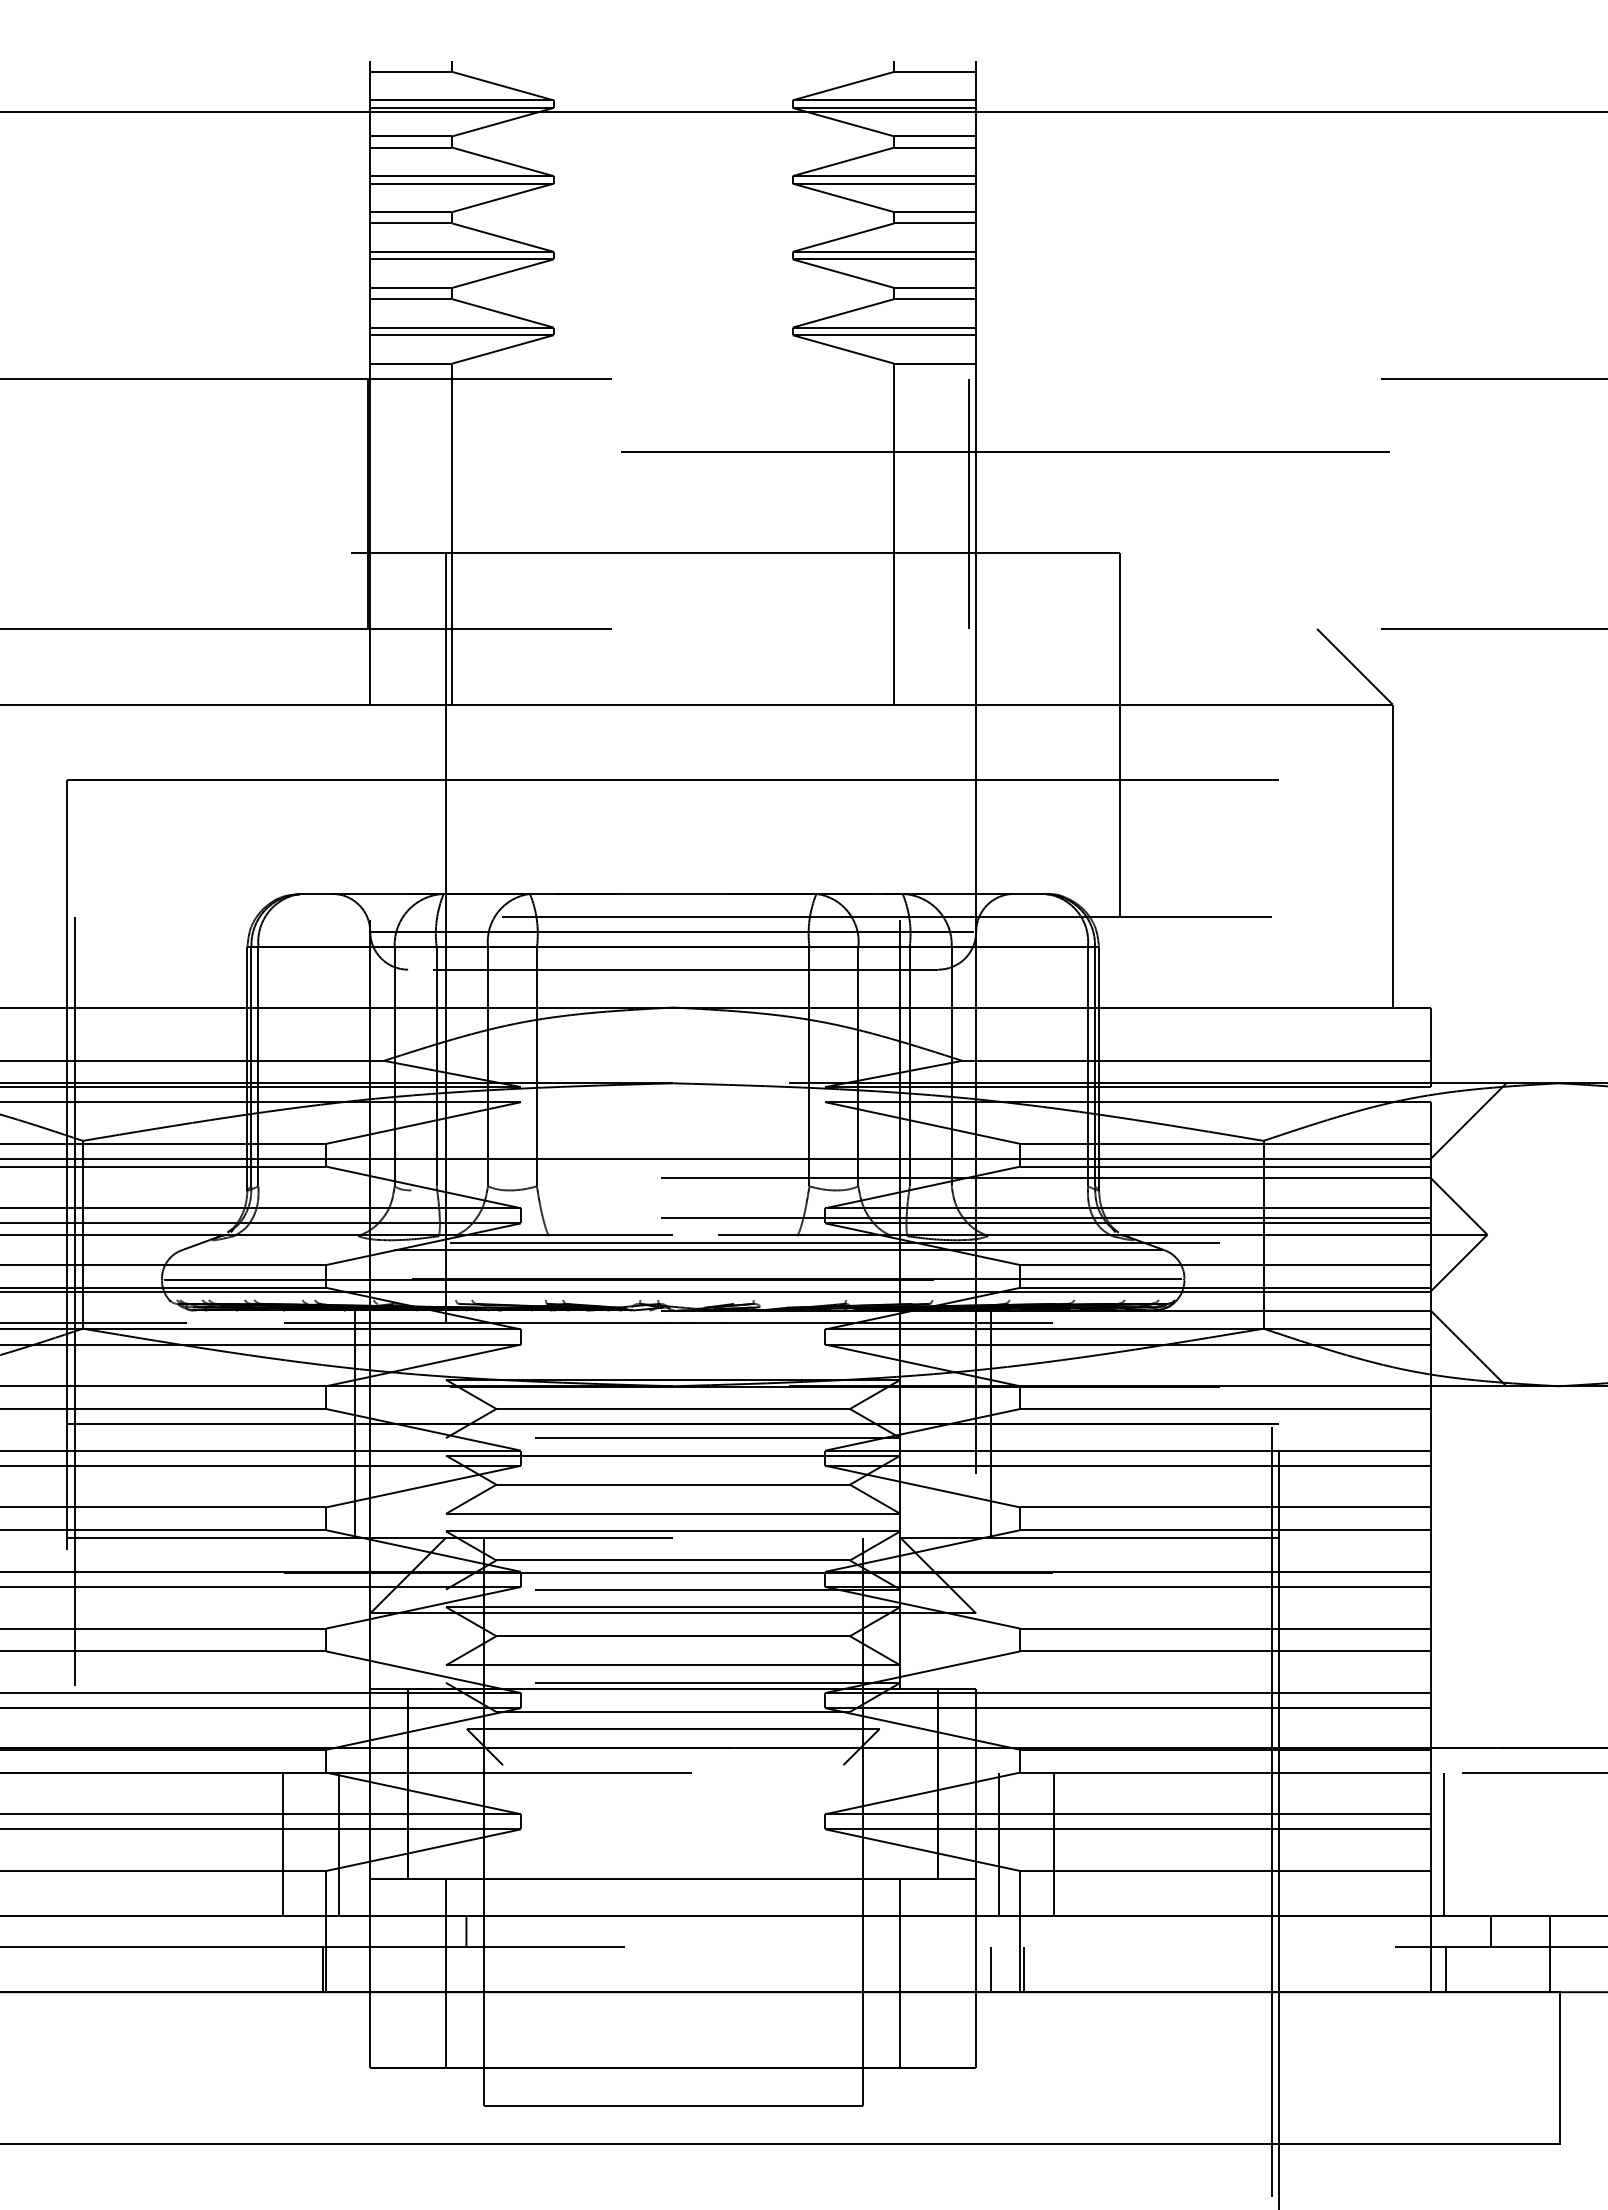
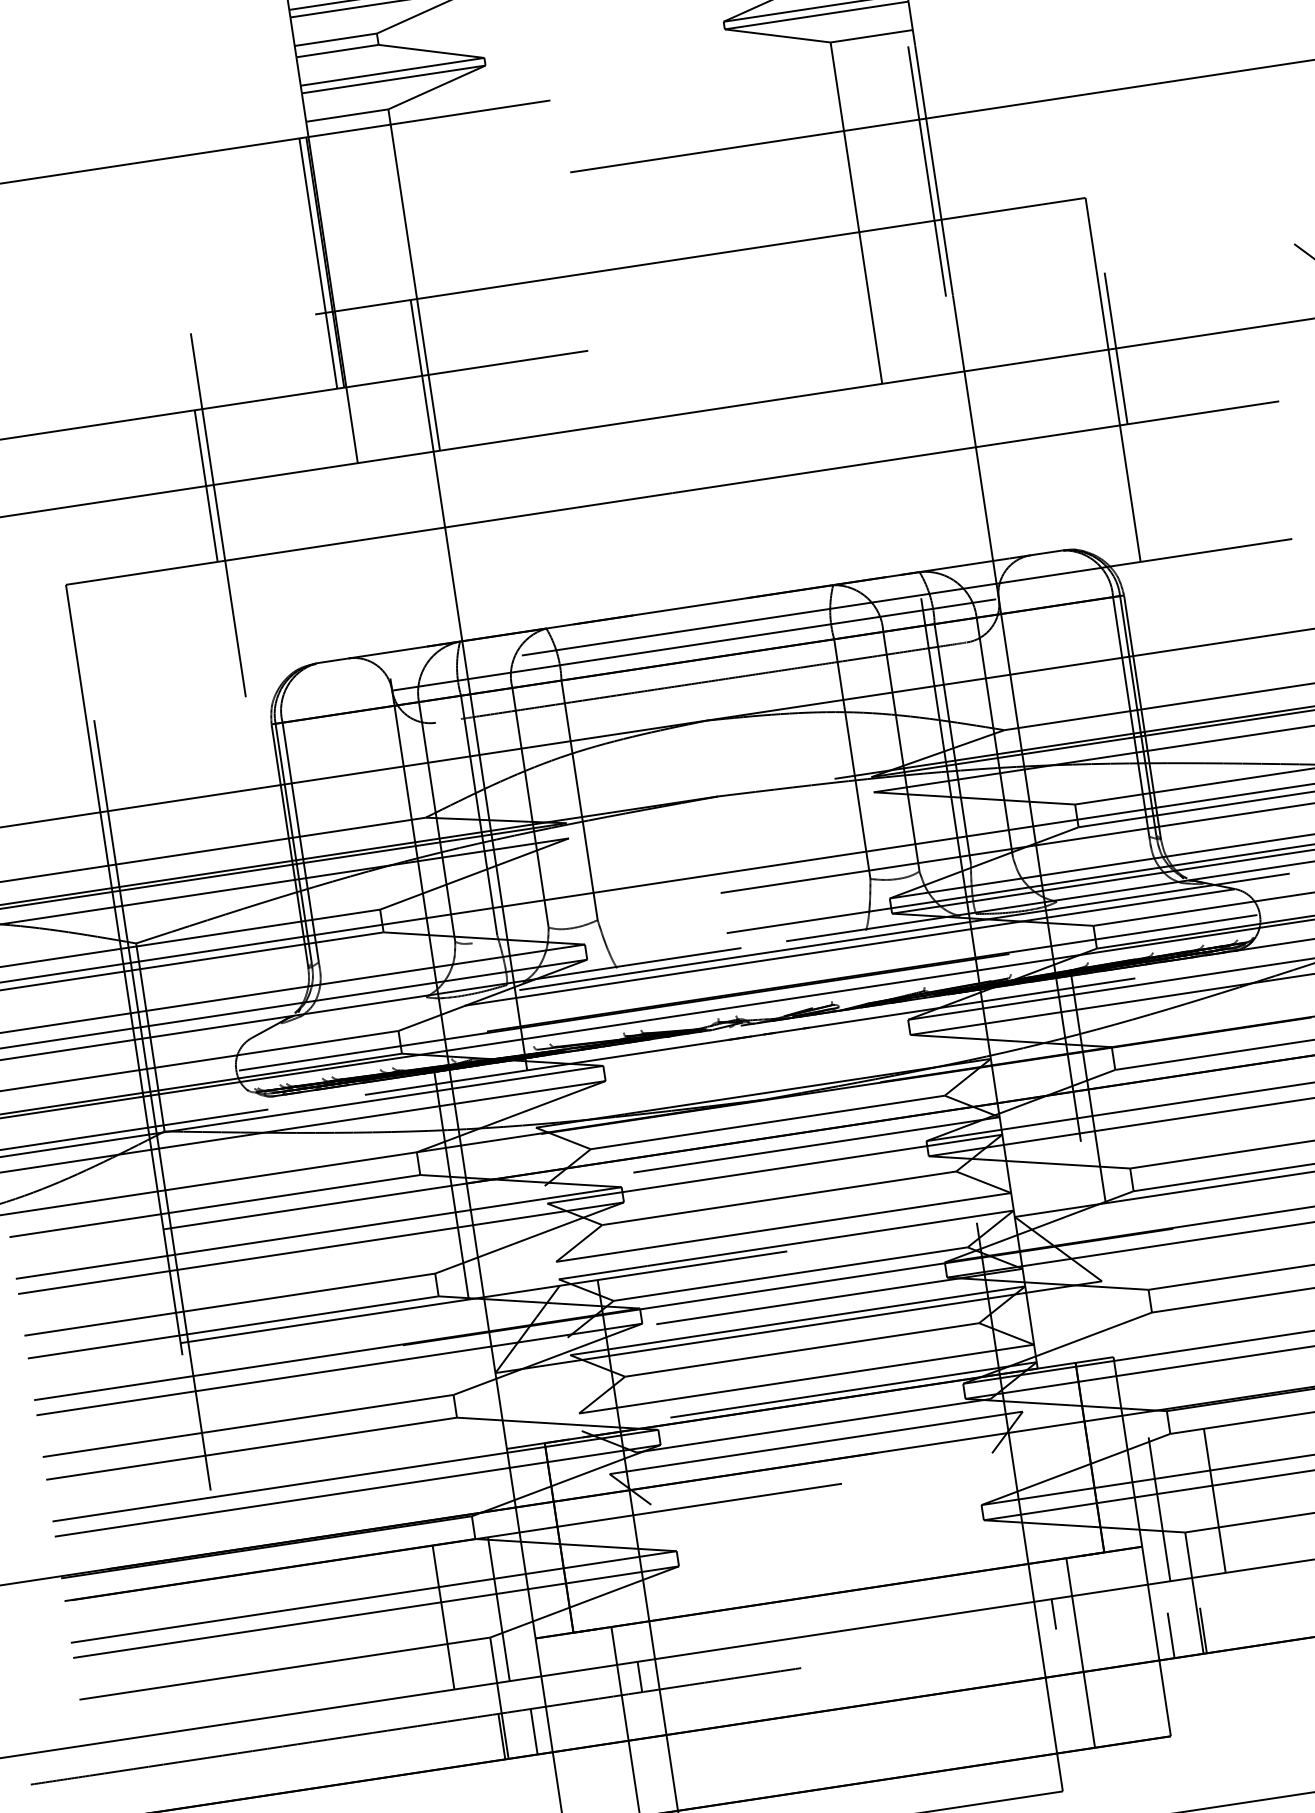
line: (361, 503) -> (318, 263), added
line: (218, 704) -> (205, 486), added
line: (1127, 704) -> (1115, 348), added
line: (226, 734) -> (218, 514), added
line: (879, 1931) -> (1053, 1614), added
line: (355, 1969) -> (534, 1731), added

